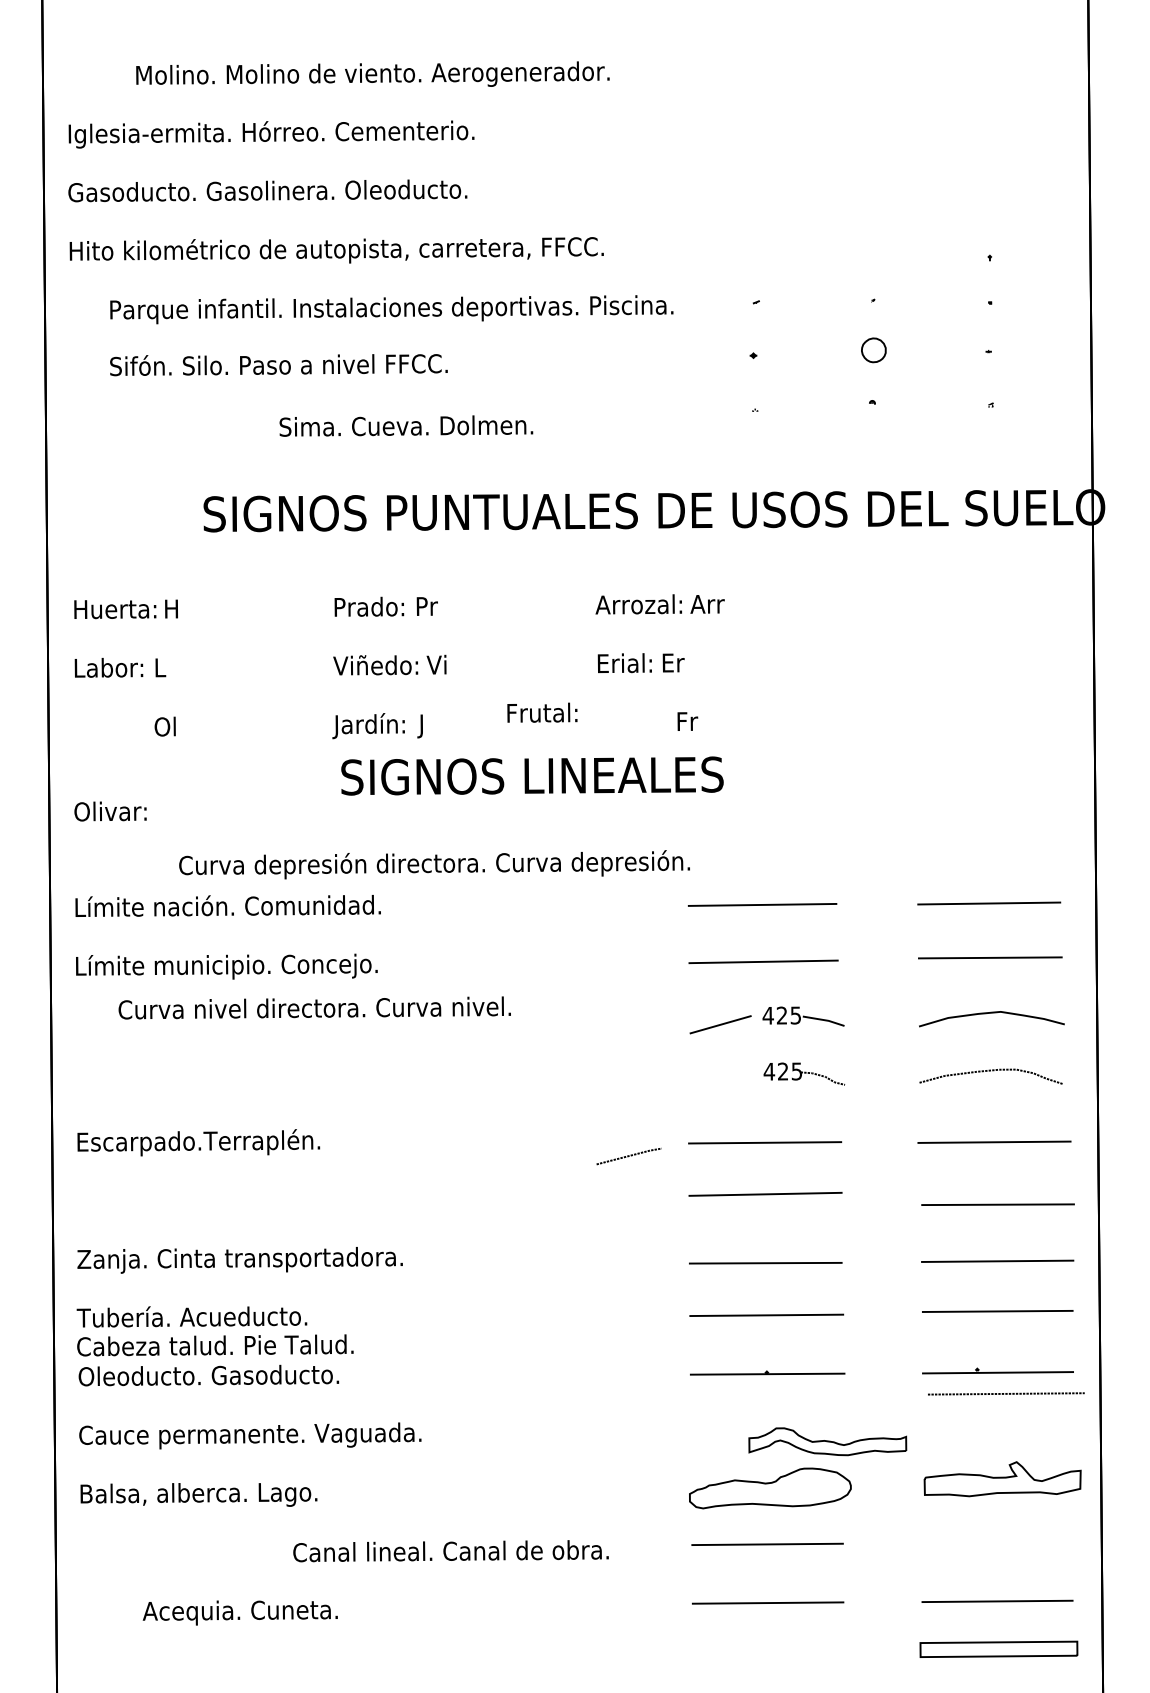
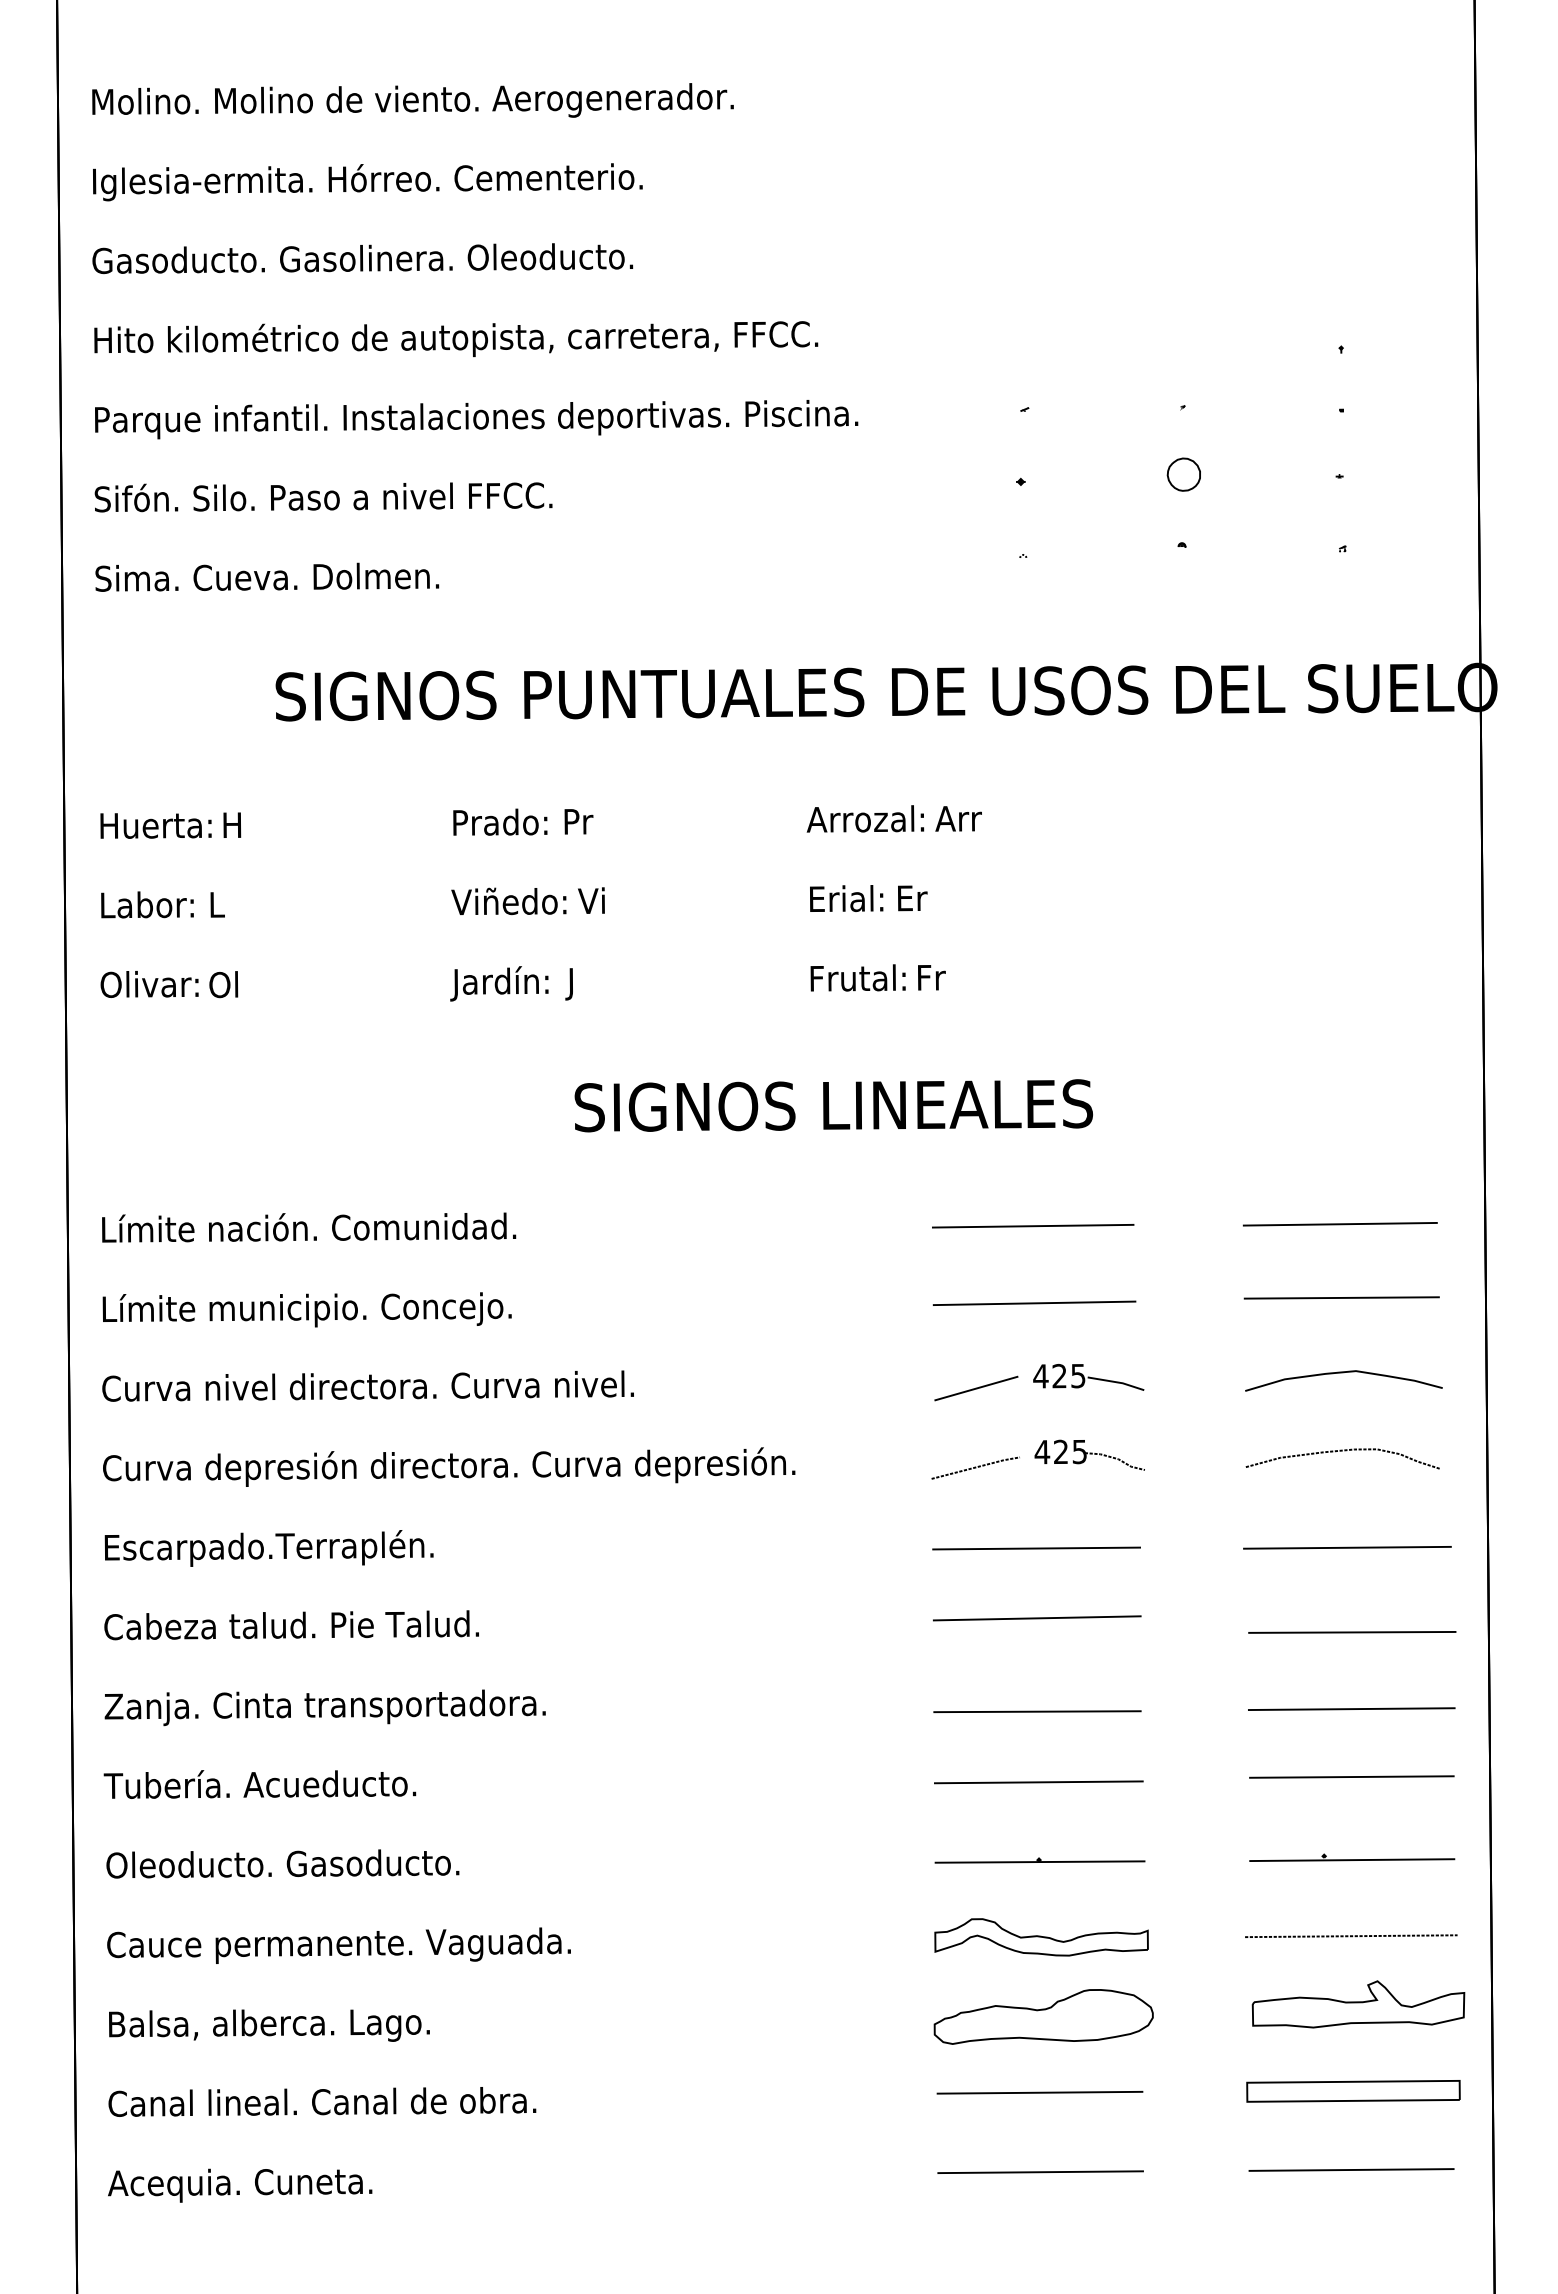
text: (372, 73) -> (412, 99), moved
text: (391, 309) -> (476, 419), moved
text: (278, 365) -> (323, 497), moved
text: (406, 425) -> (267, 576), moved
text: (542, 712) -> (858, 977), moved
text: (532, 775) -> (833, 1104), moved
text: (110, 811) -> (149, 984), moved
text: (434, 864) -> (449, 1466), moved
text: (314, 1007) -> (367, 1385), moved
line: (628, 1156) -> (974, 1468), moved
text: (215, 1345) -> (291, 1625), moved
line: (1006, 1393) -> (1351, 1935), moved
part: (827, 1441) -> (1041, 1937), moved
text: (450, 1551) -> (321, 2102), moved
text: (239, 1612) -> (238, 2185), moved
part: (998, 1648) -> (1352, 2090), moved

